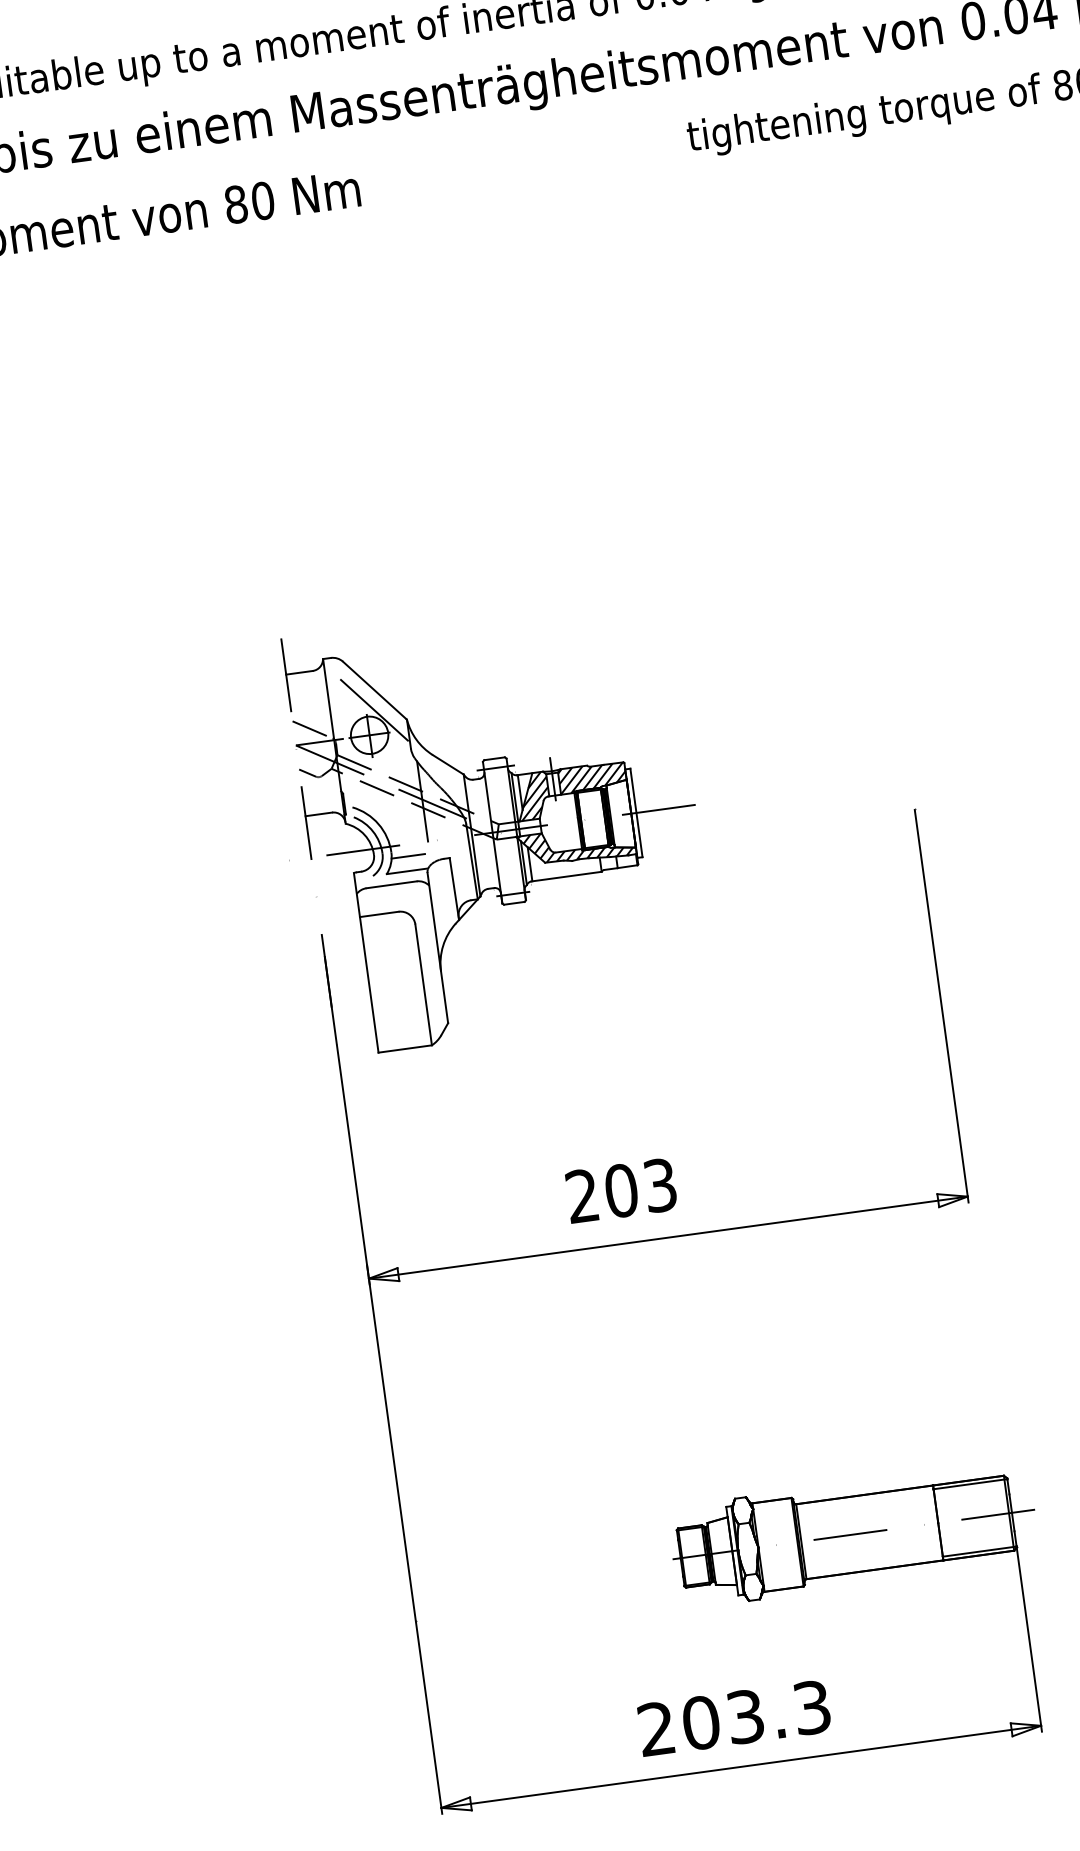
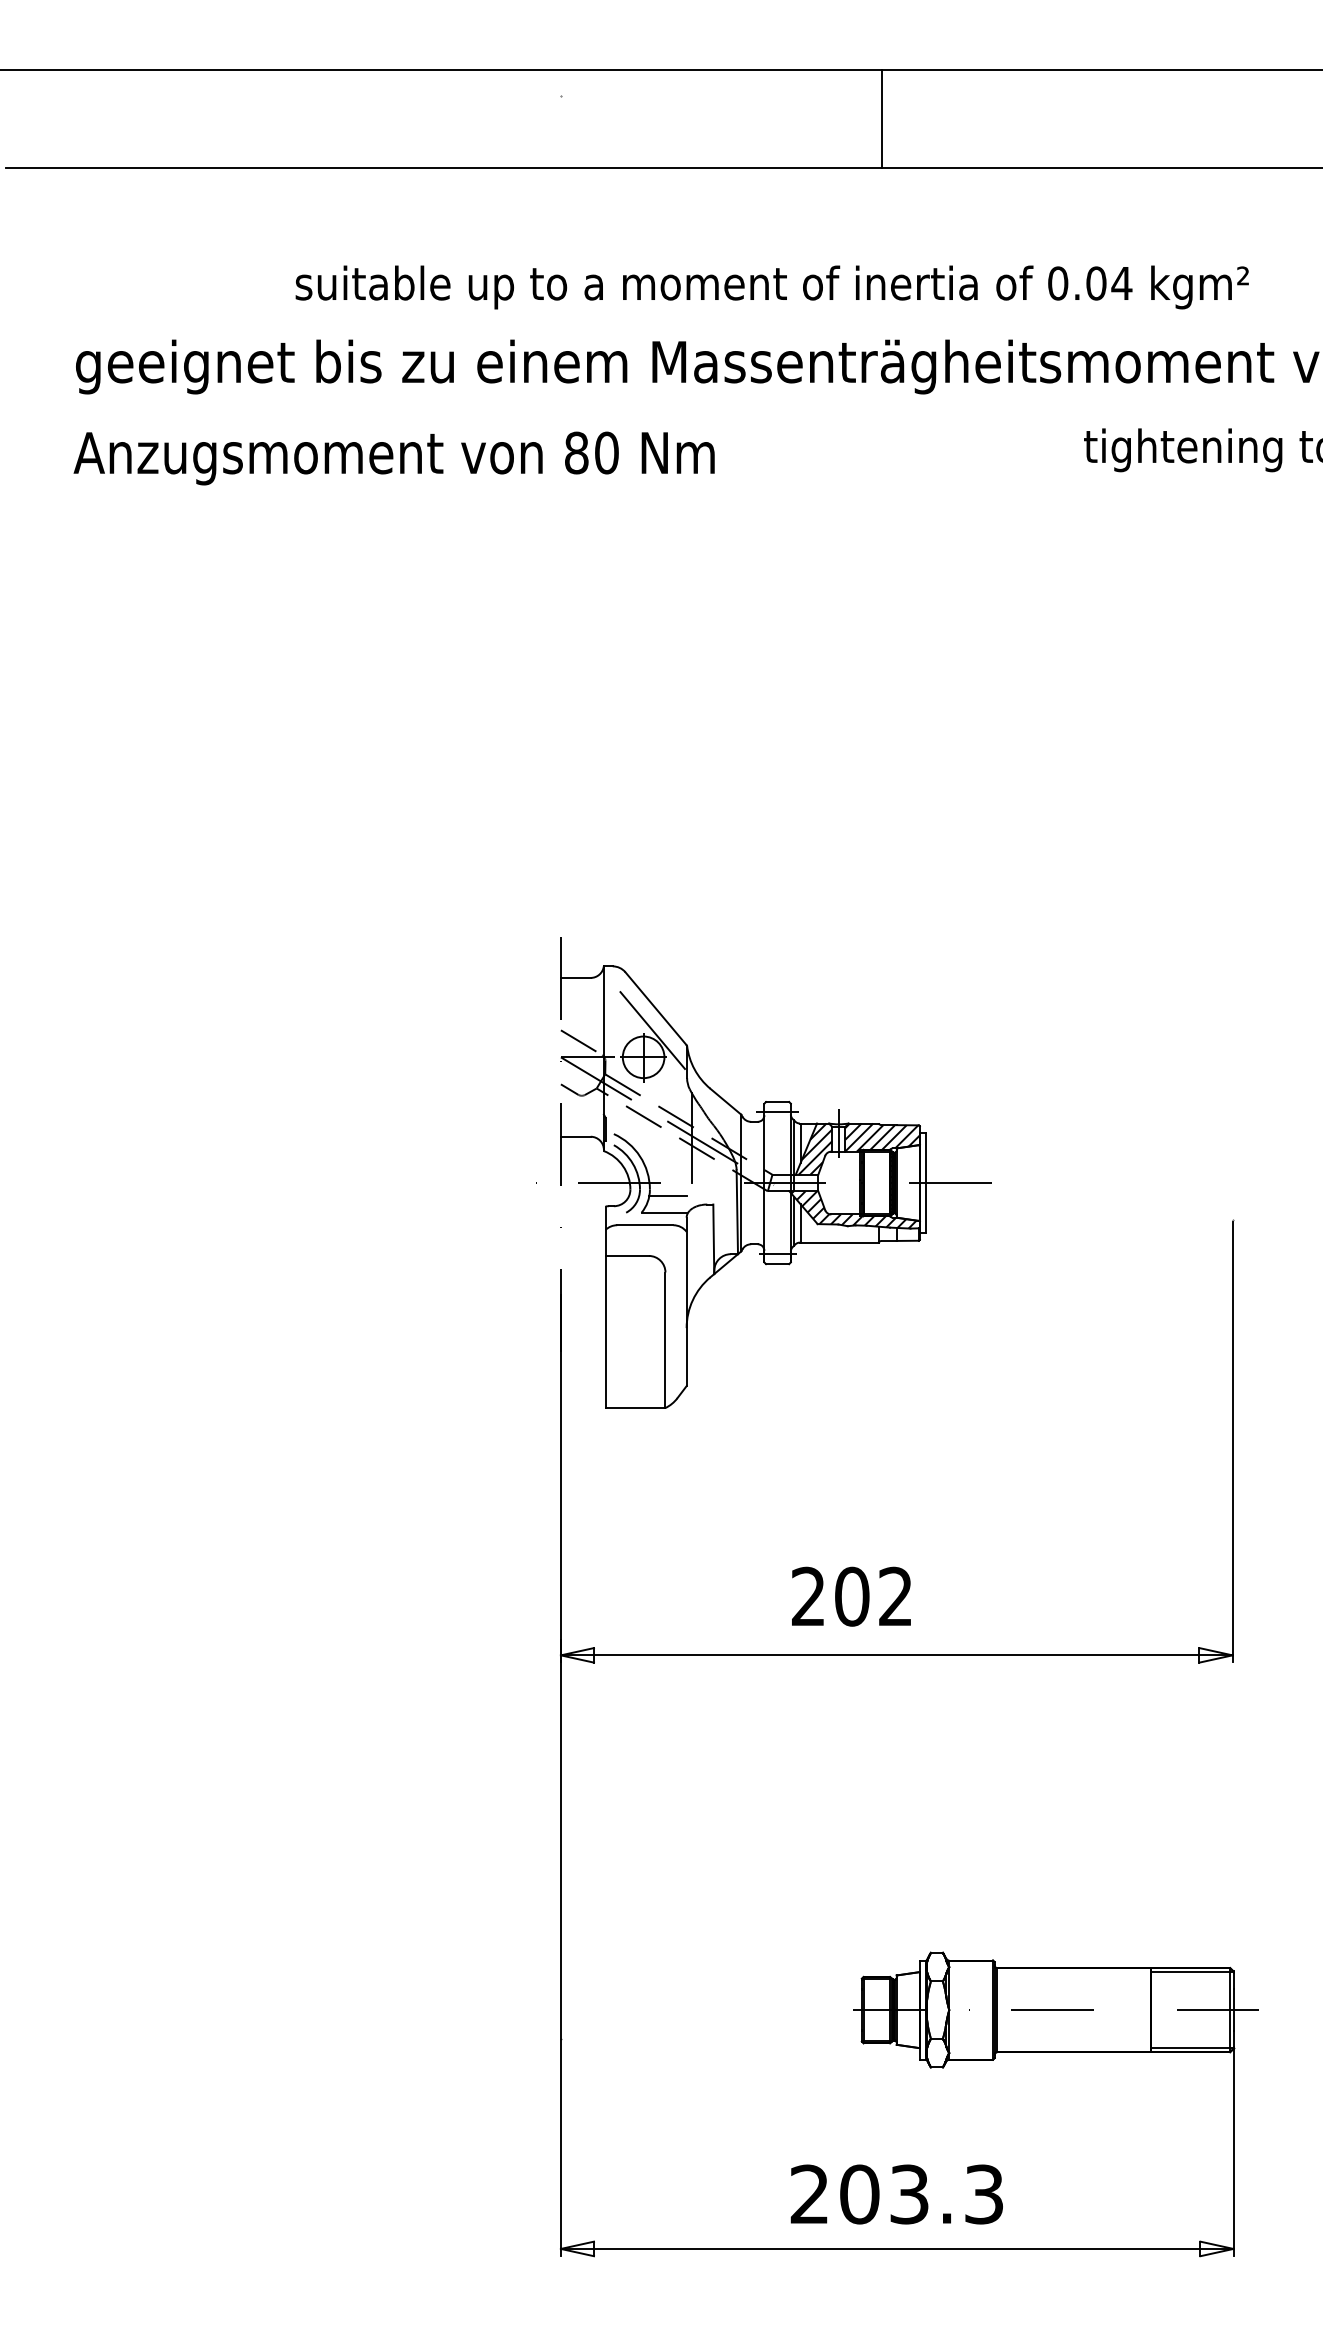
text: (660, 1185) -> (895, 1596), 203 -> 202

